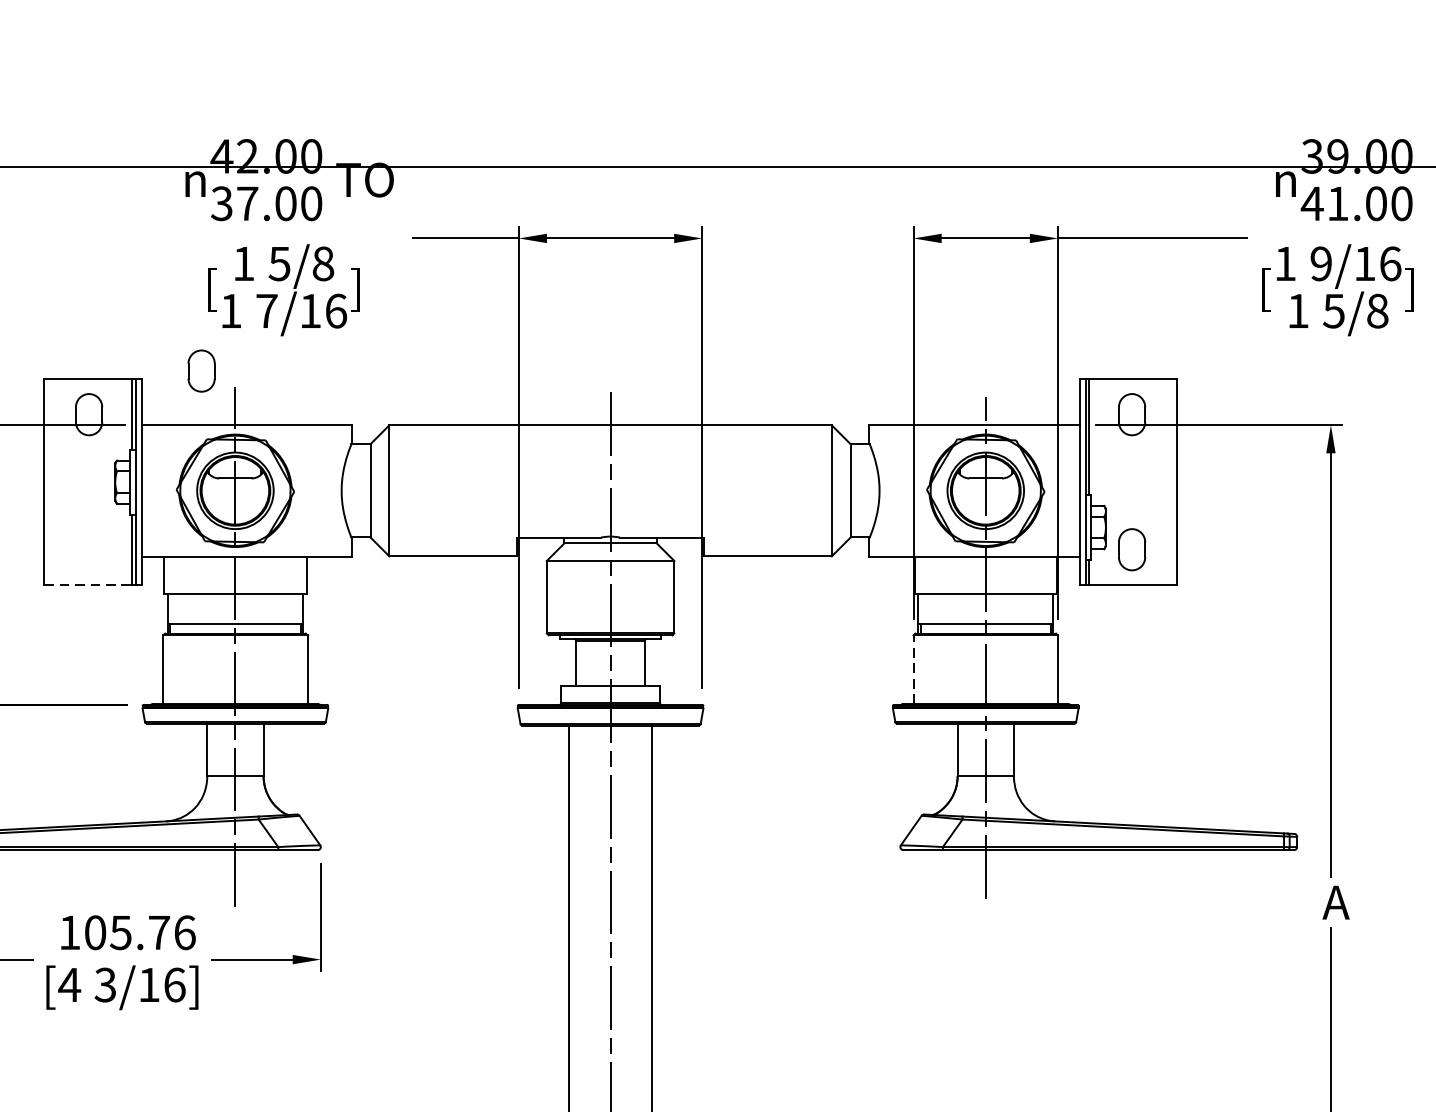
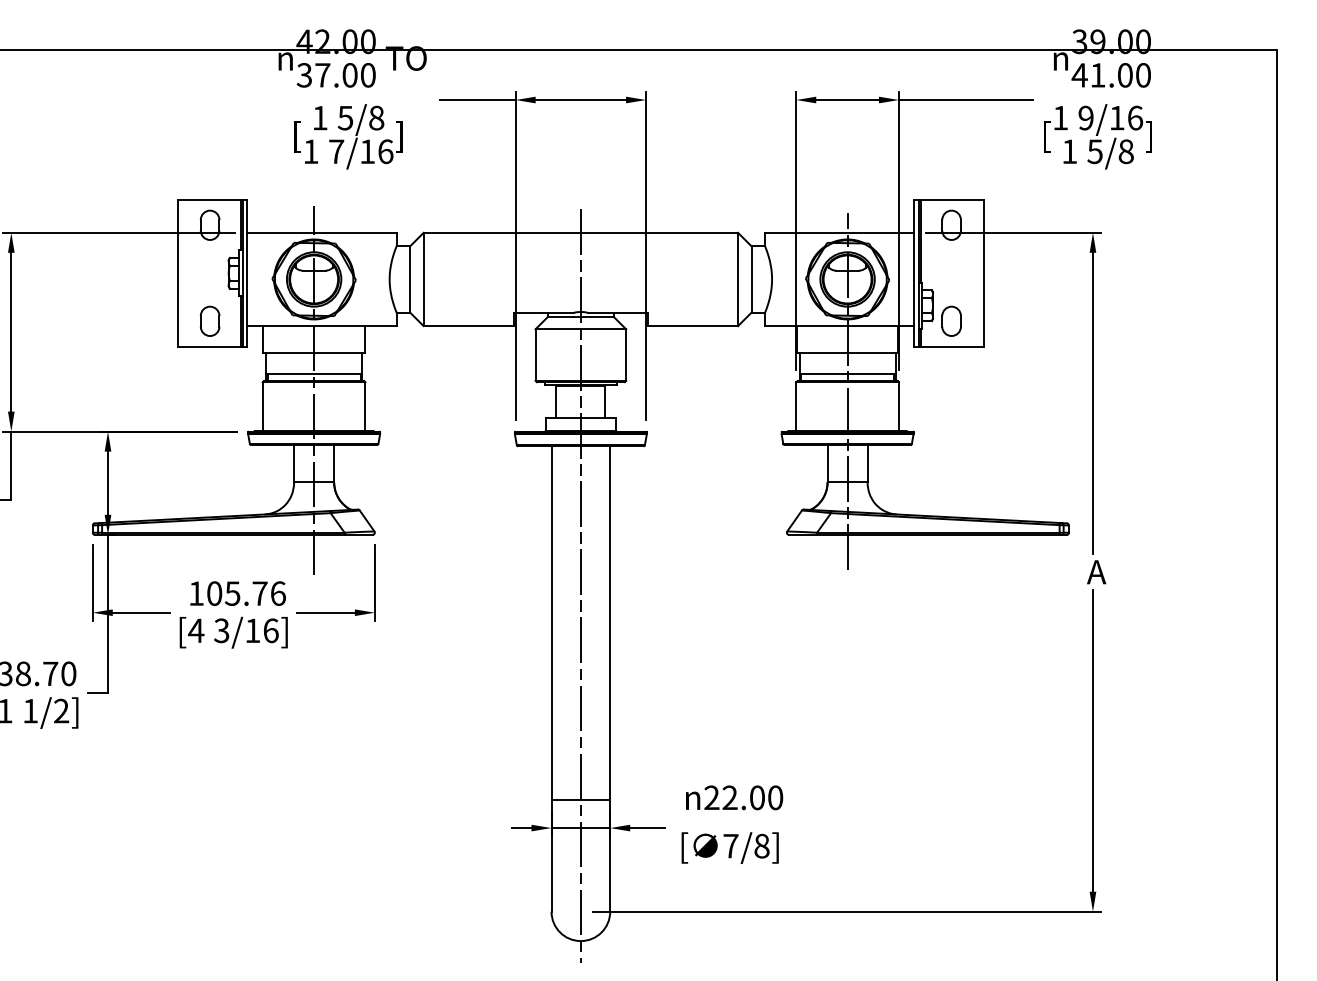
part: (200, 369) -> (209, 320), moved
line: (88, 585) -> (209, 346), dashed -> solid
line: (913, 669) -> (796, 406), dashed -> solid

